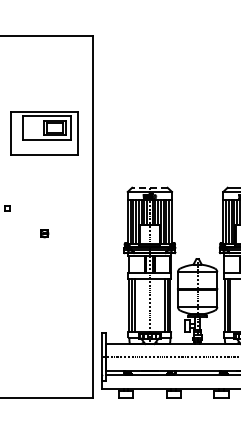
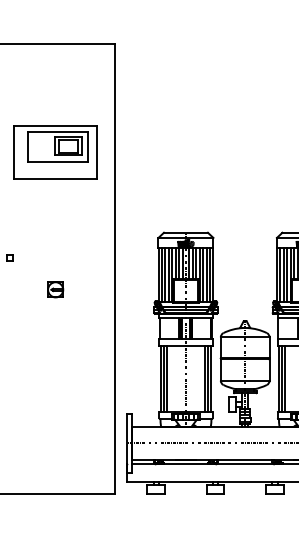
part: (44, 133) -> (55, 153), moved
line: (149, 187) -> (185, 232), dashed -> solid
part: (44, 233) -> (55, 289), size x1.67

